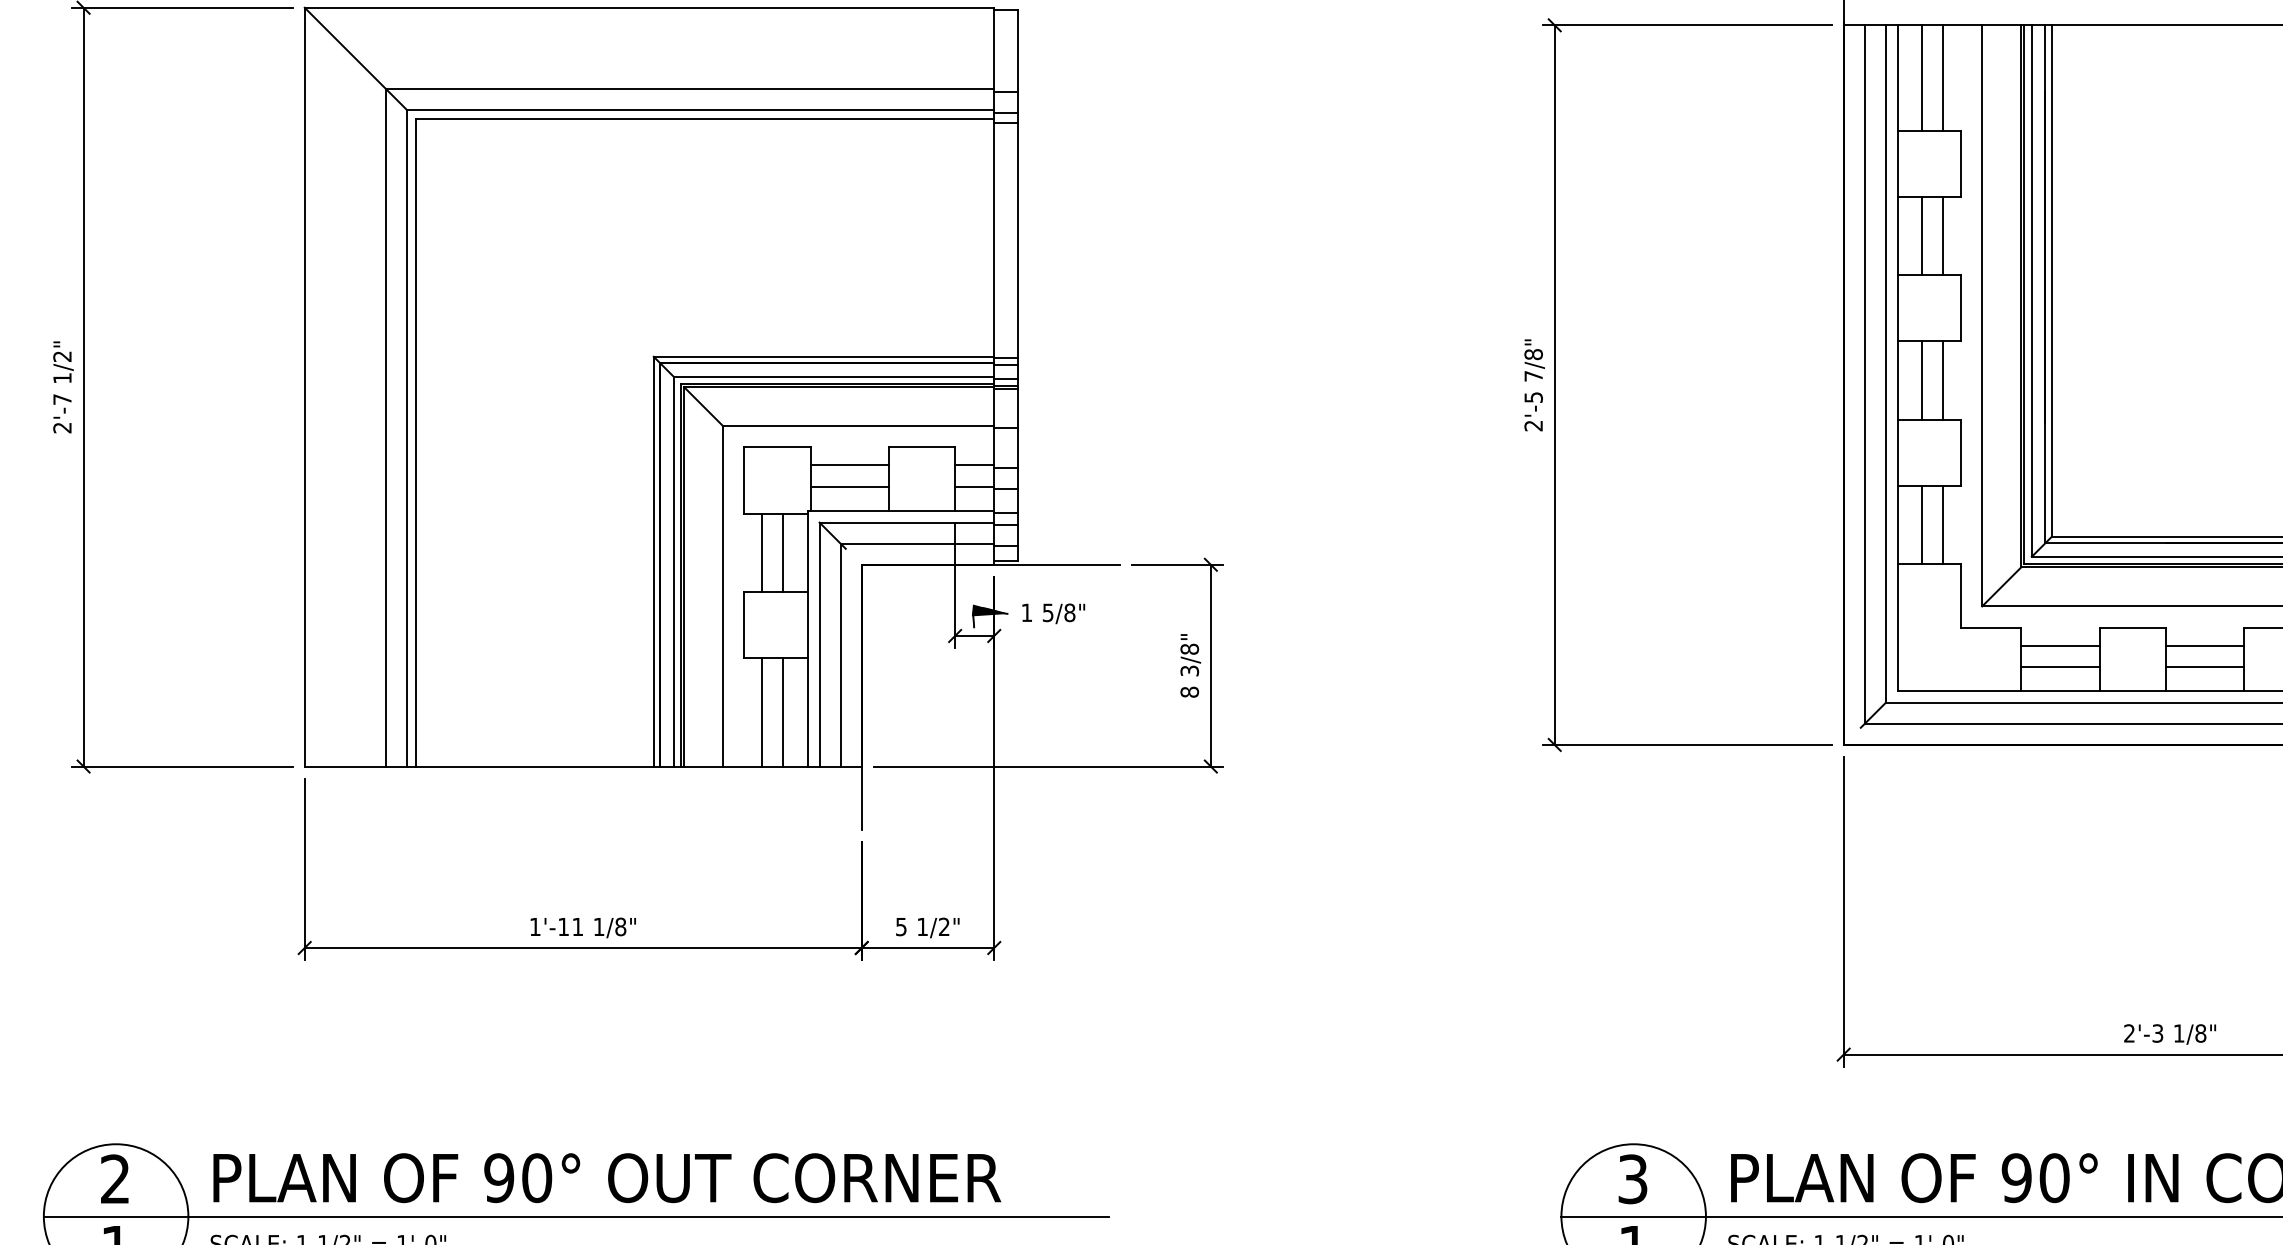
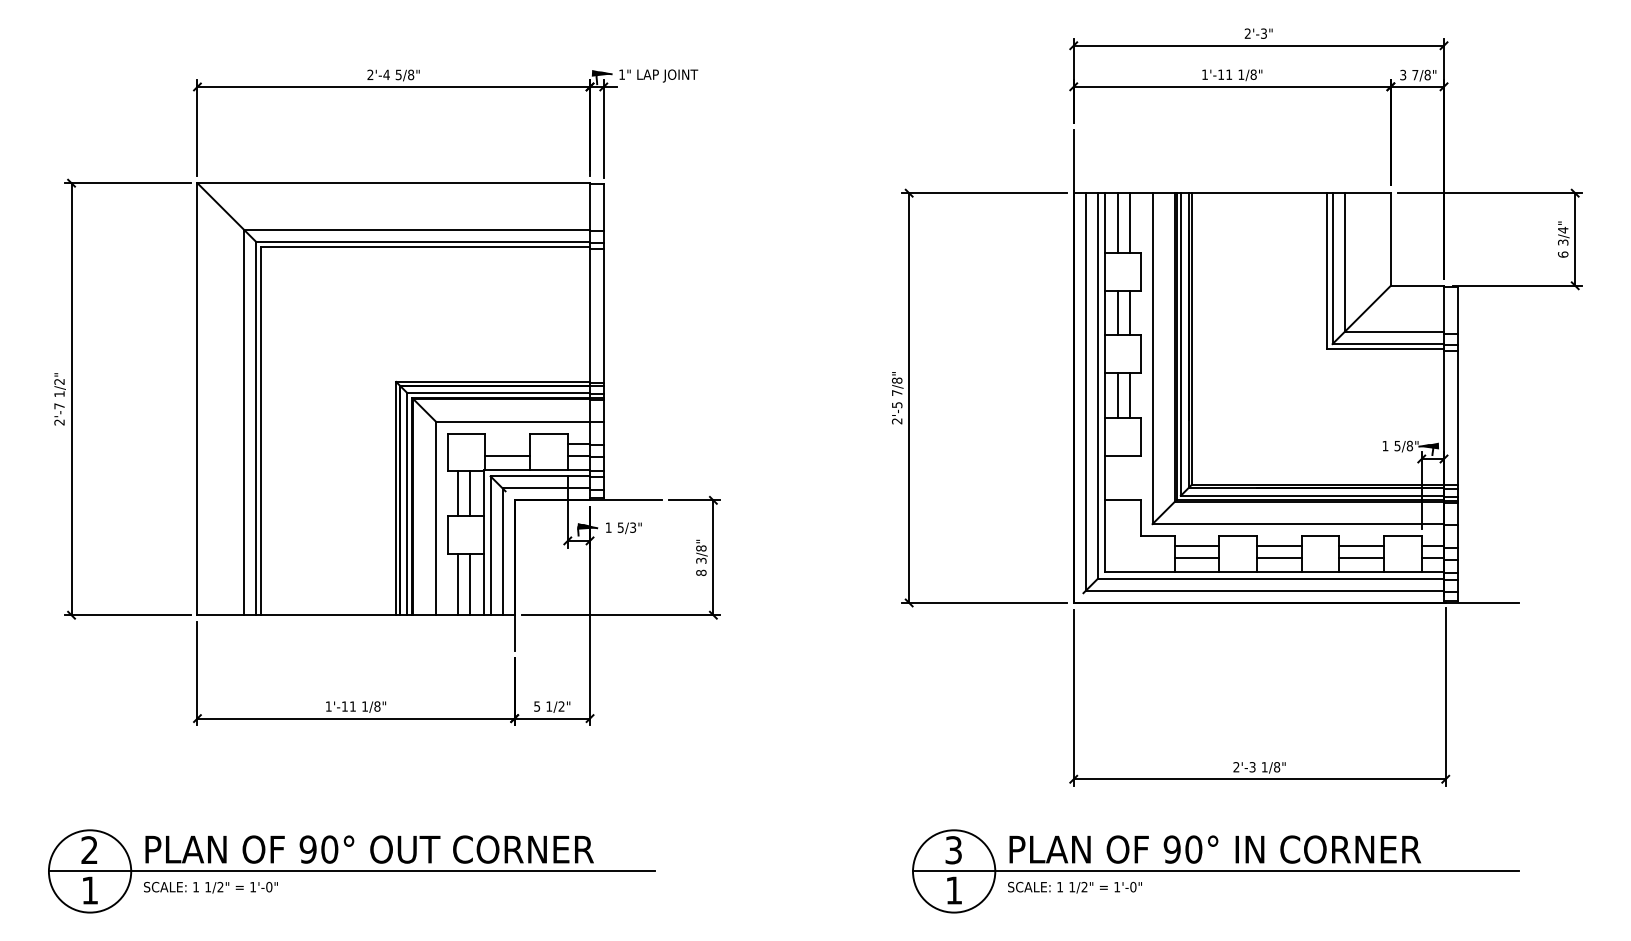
line: (849, 464) -> (507, 443), removed
line: (1922, 524) -> (1118, 477), removed
line: (1943, 524) -> (1130, 477), removed
text: (1070, 612) -> (633, 527), 5/8" -> 5/3"

